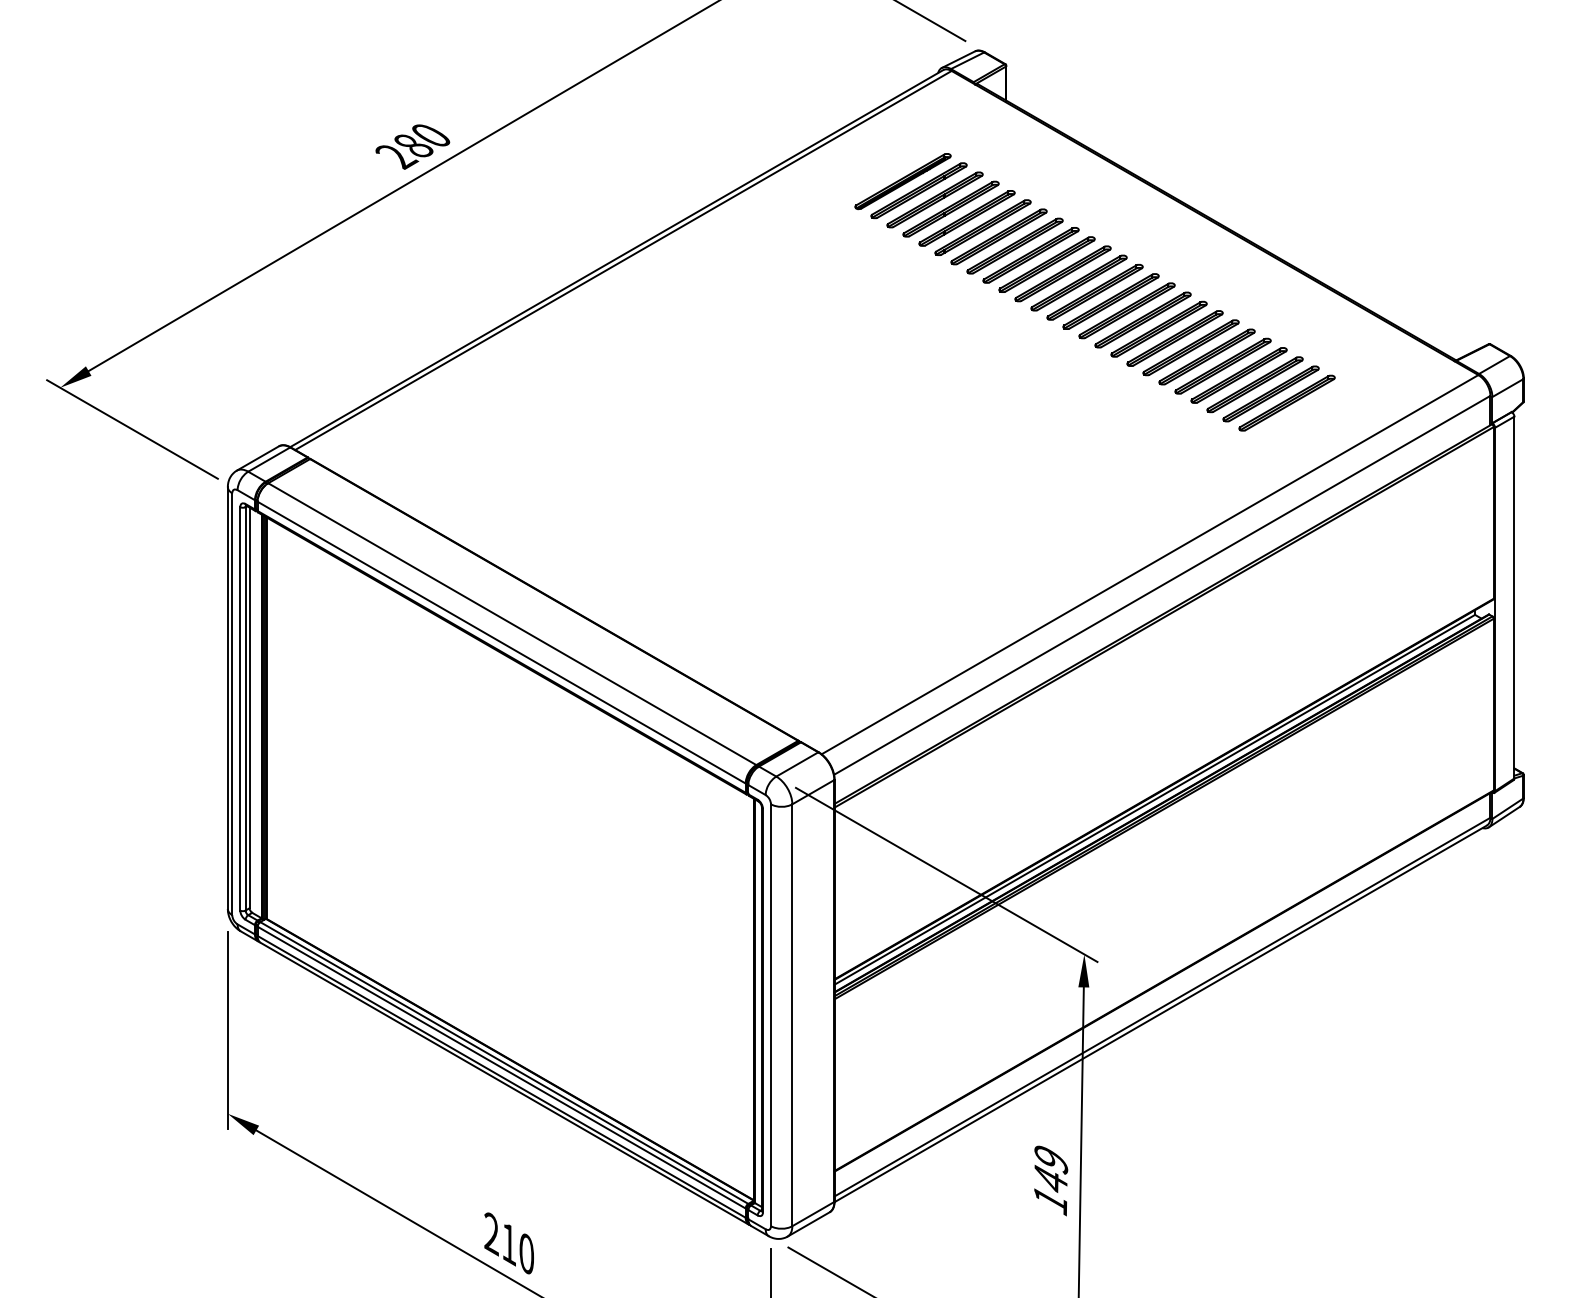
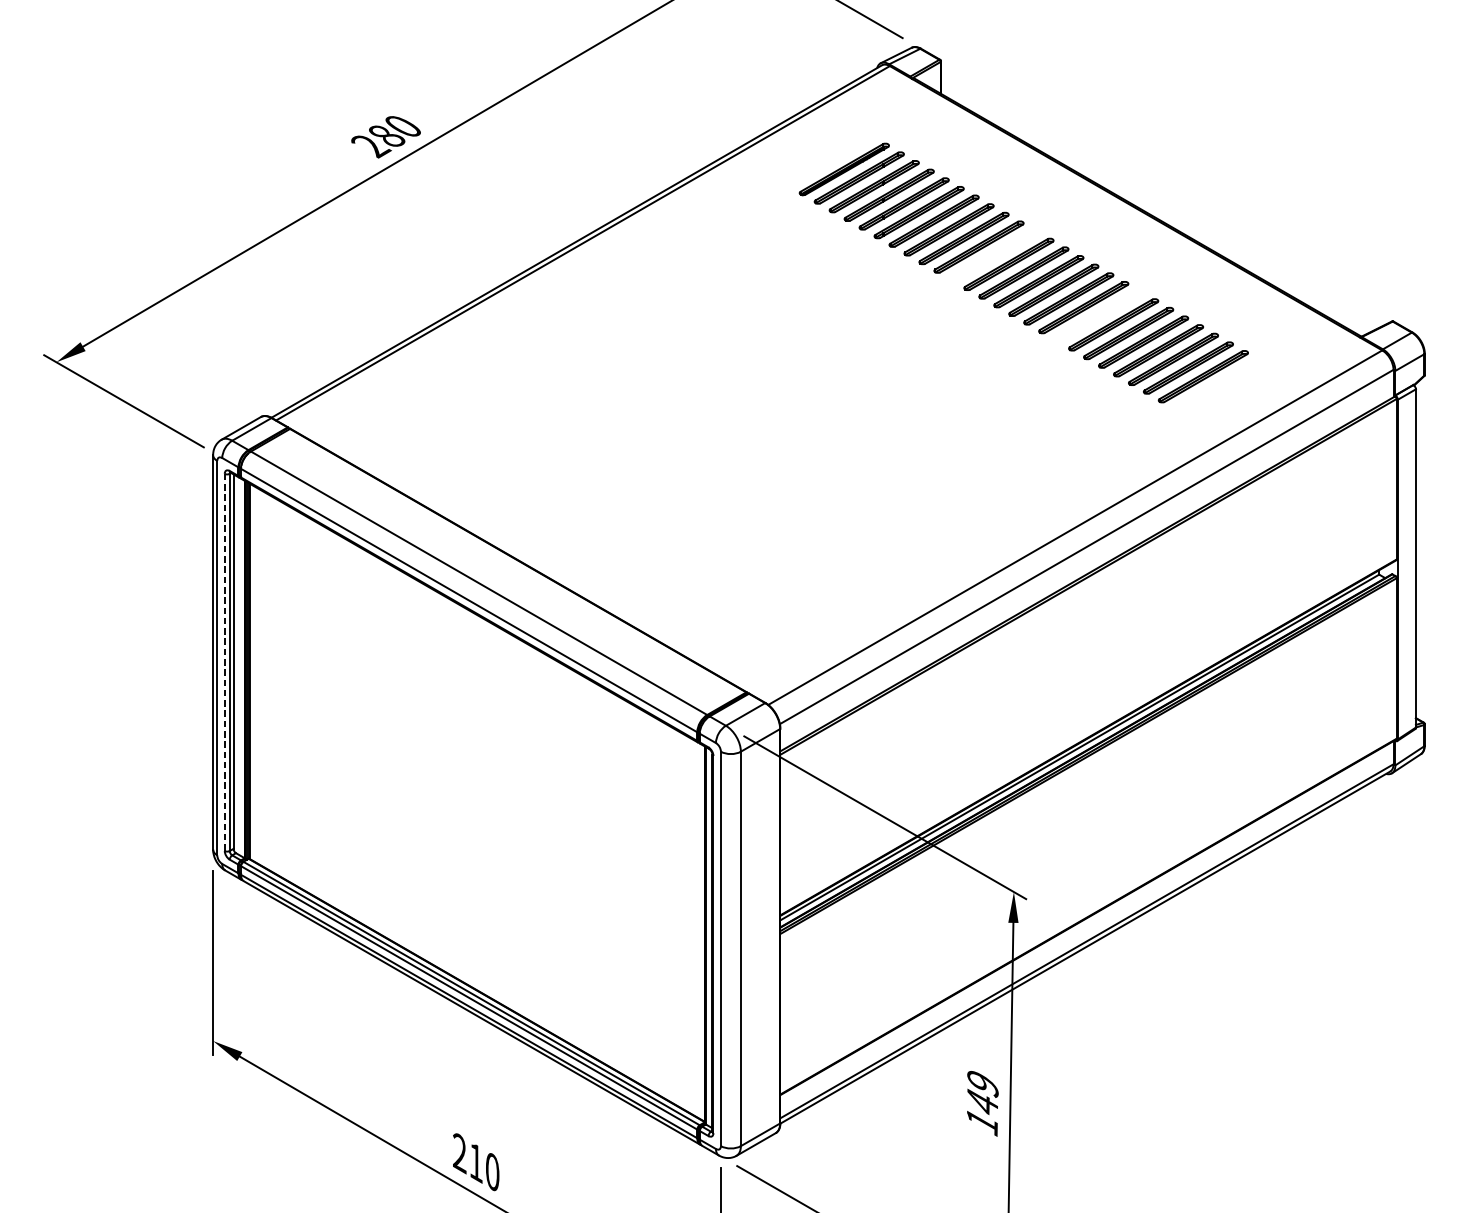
part: (1062, 273) -> (993, 255), removed
part: (1174, 338) -> (1098, 316), removed
line: (240, 708) -> (224, 662), solid -> dashed

